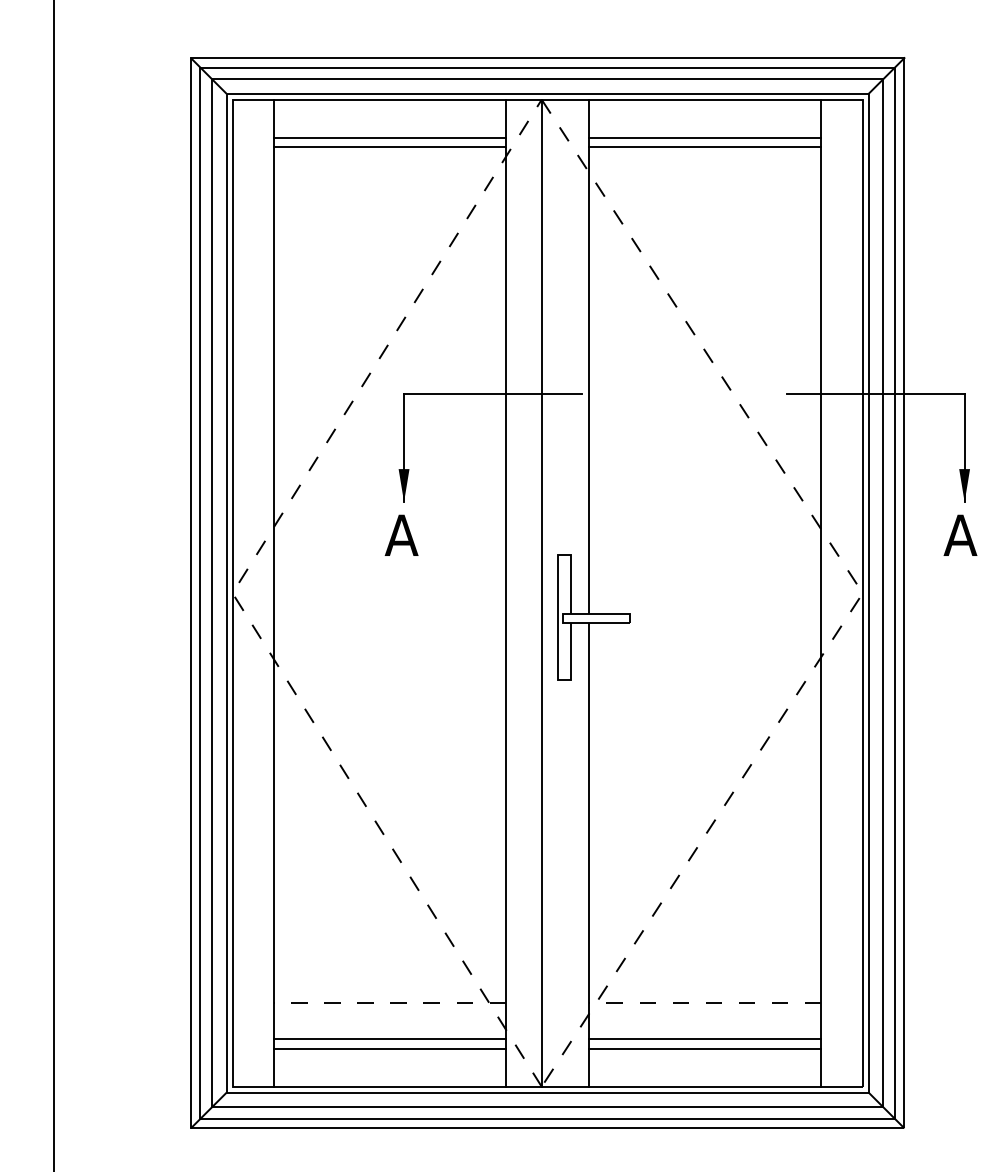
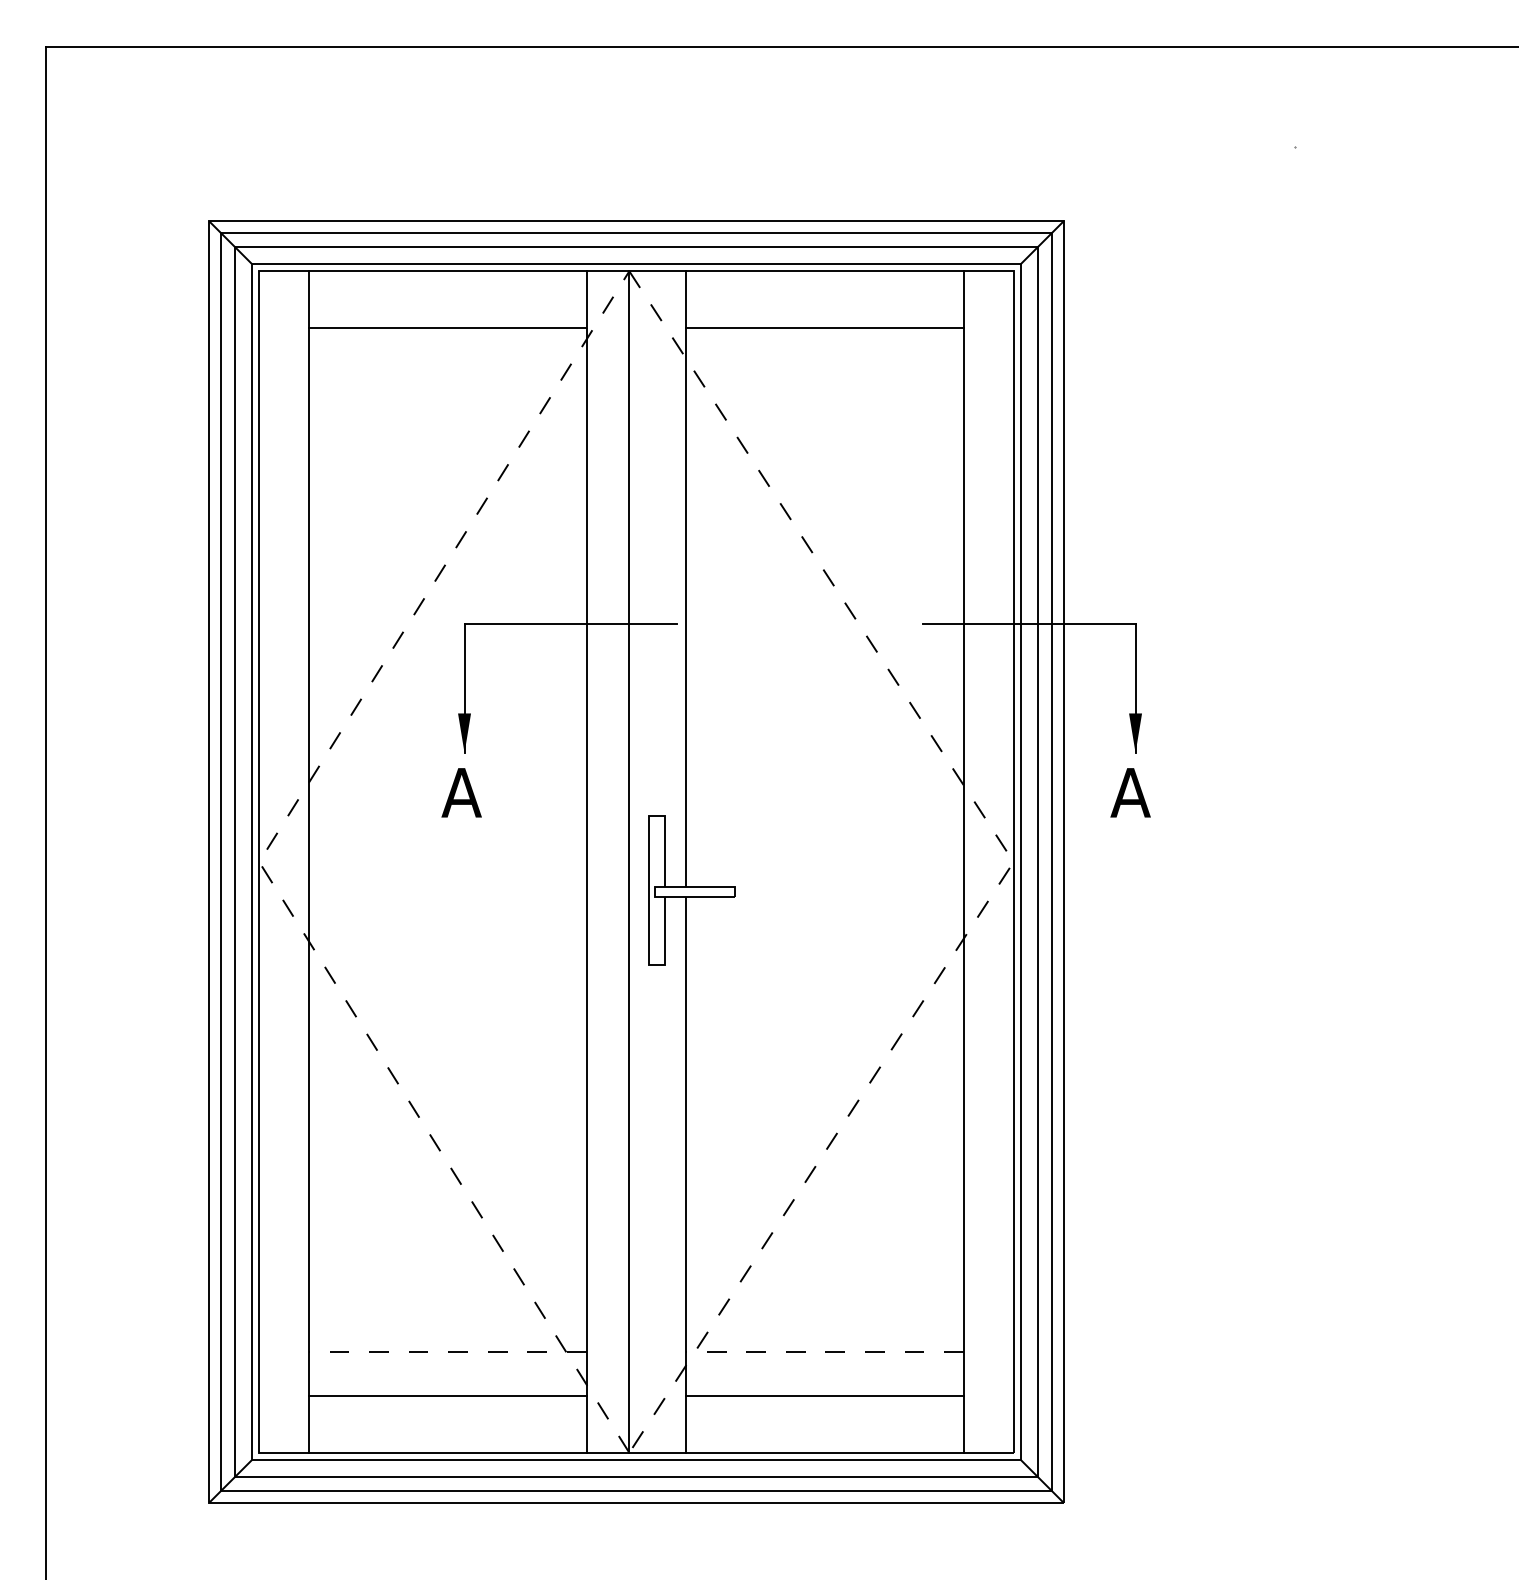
line: (389, 137) -> (447, 316), removed
line: (704, 137) -> (824, 316), removed
line: (389, 1048) -> (447, 1407), removed
line: (704, 1048) -> (824, 1407), removed

